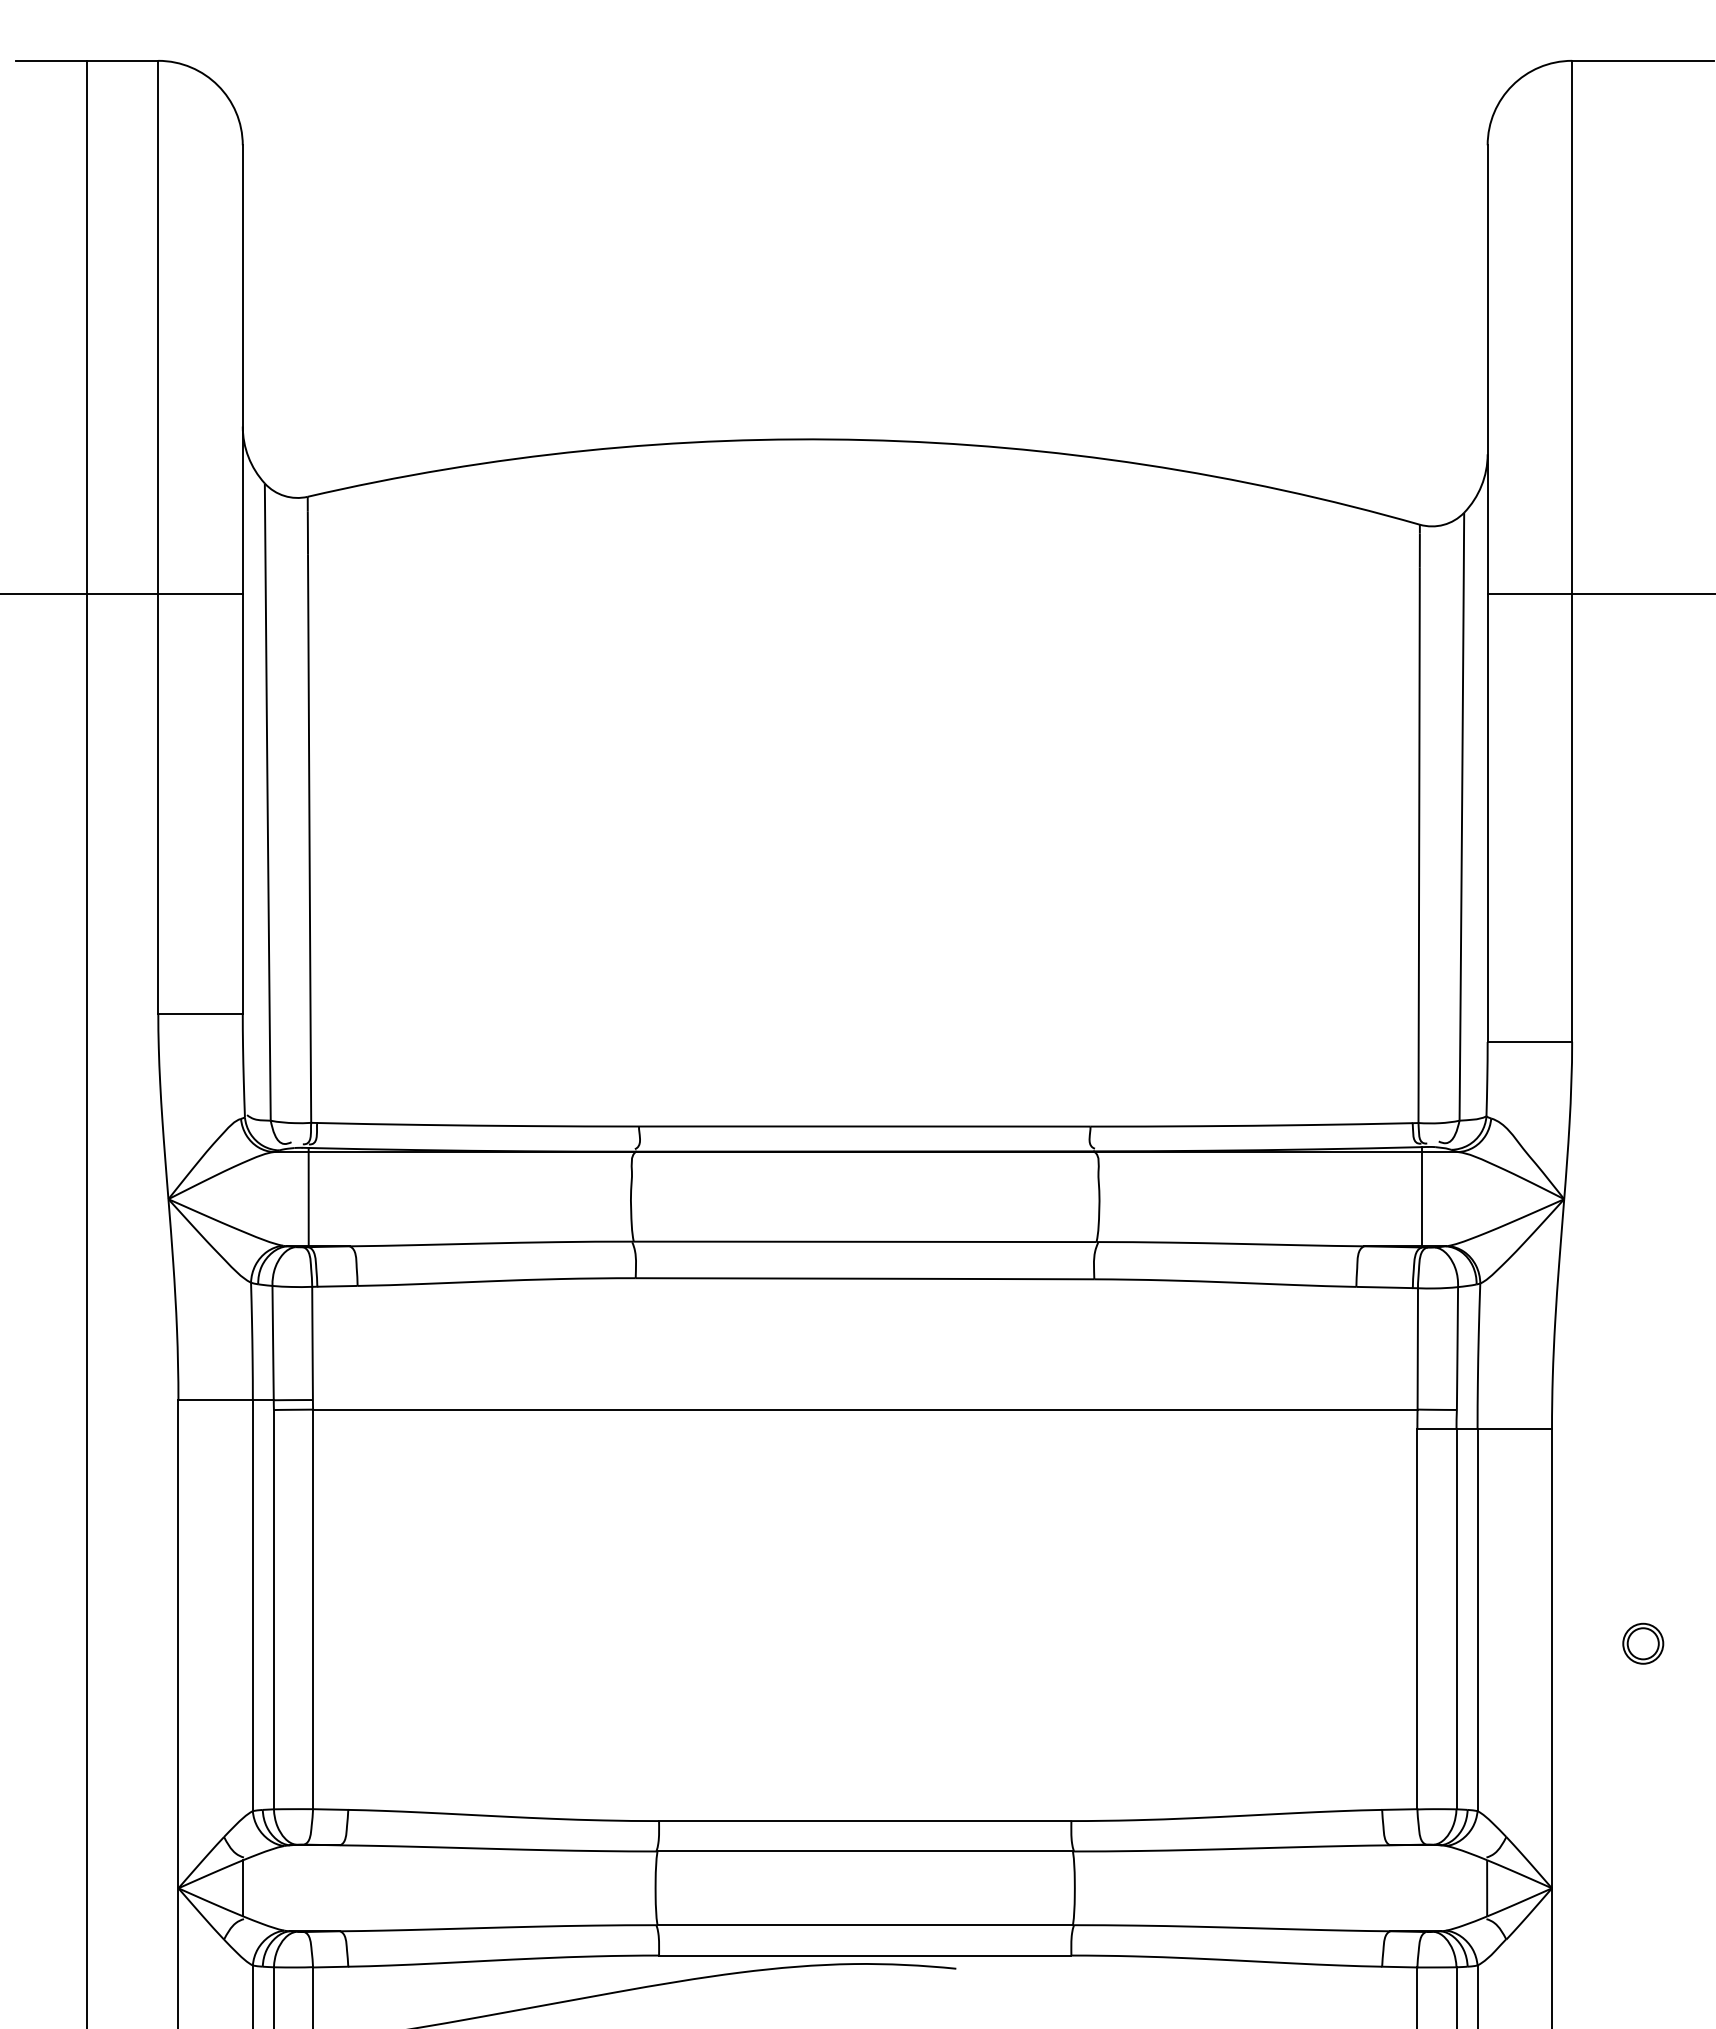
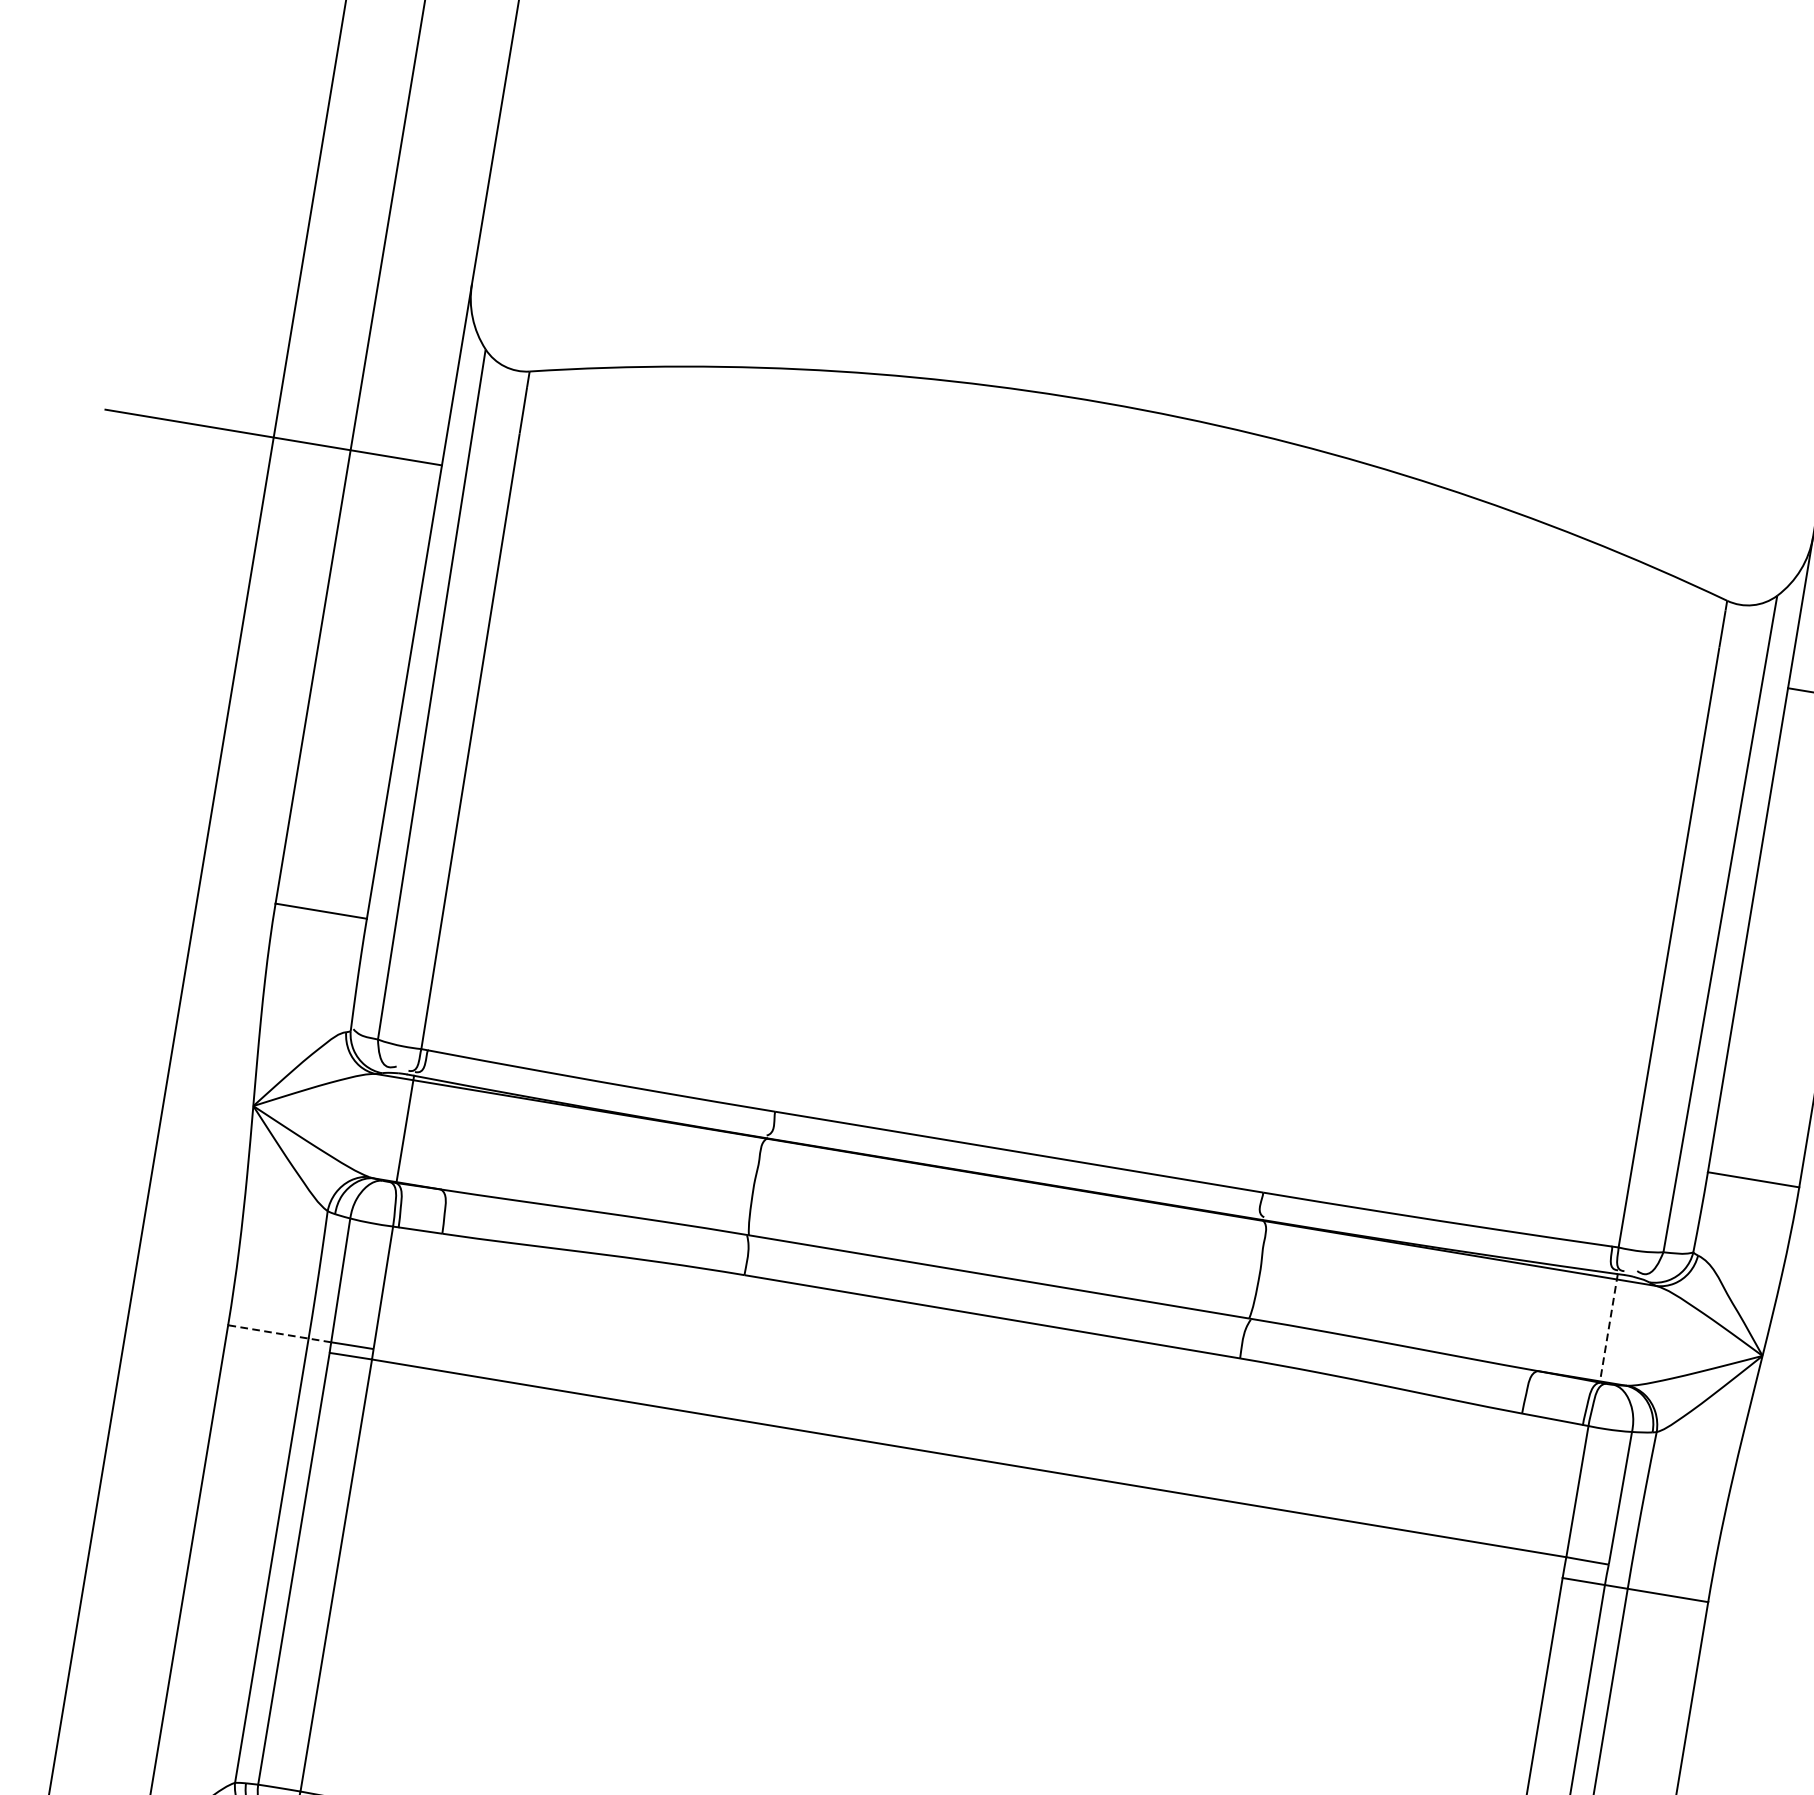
line: (1421, 1197) -> (1608, 1328), solid -> dashed
line: (226, 1400) -> (280, 1334), solid -> dashed

